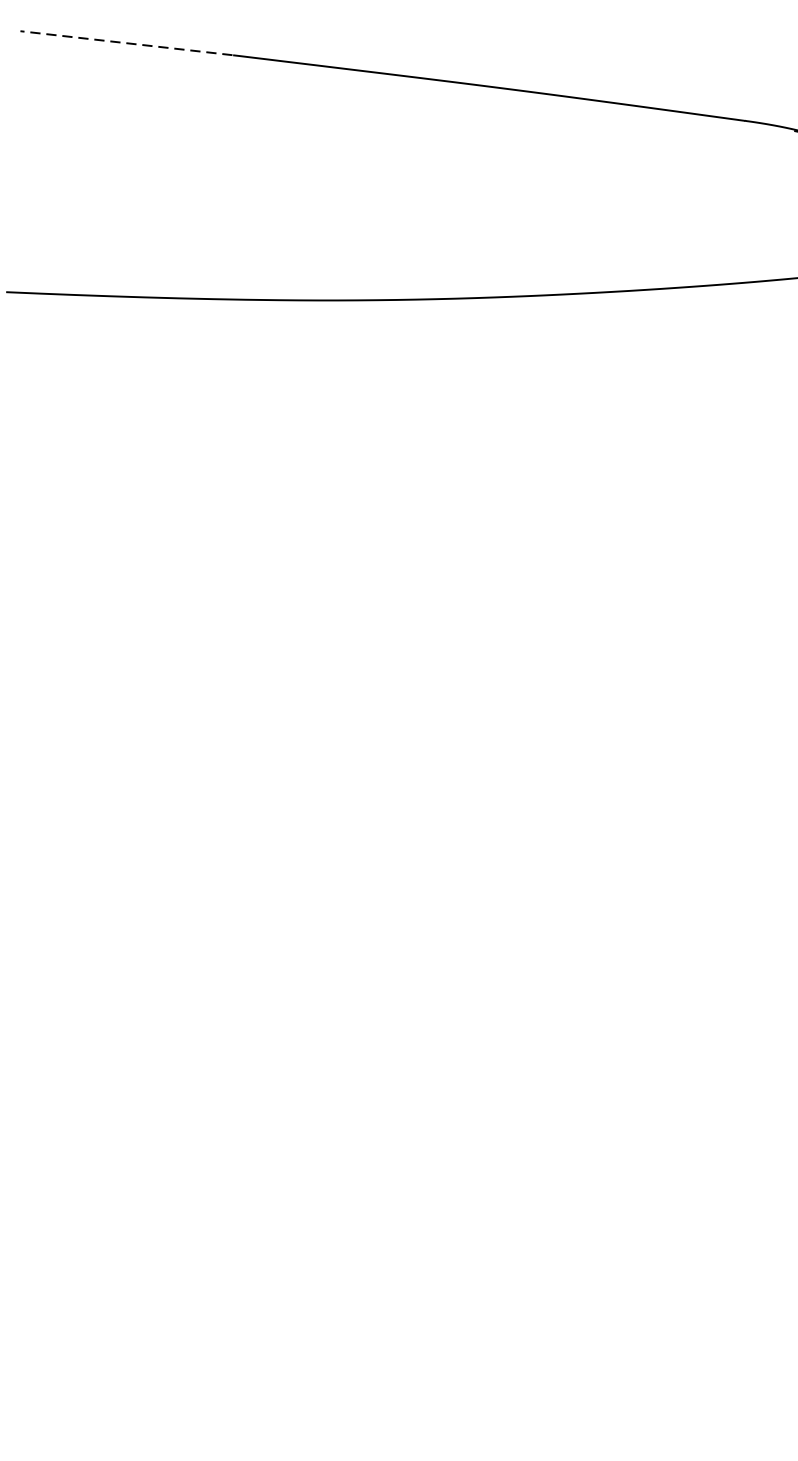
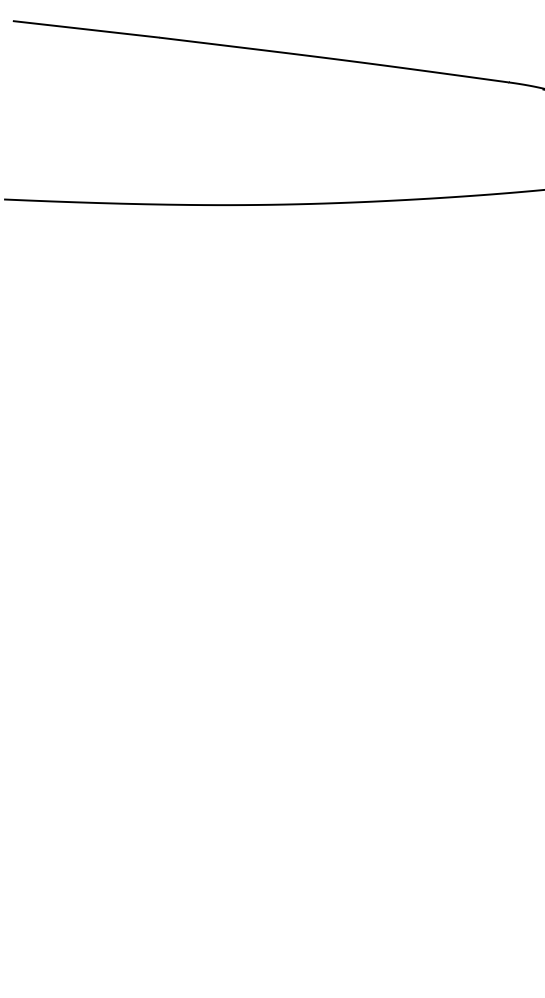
line: (126, 43) -> (86, 29), dashed -> solid

